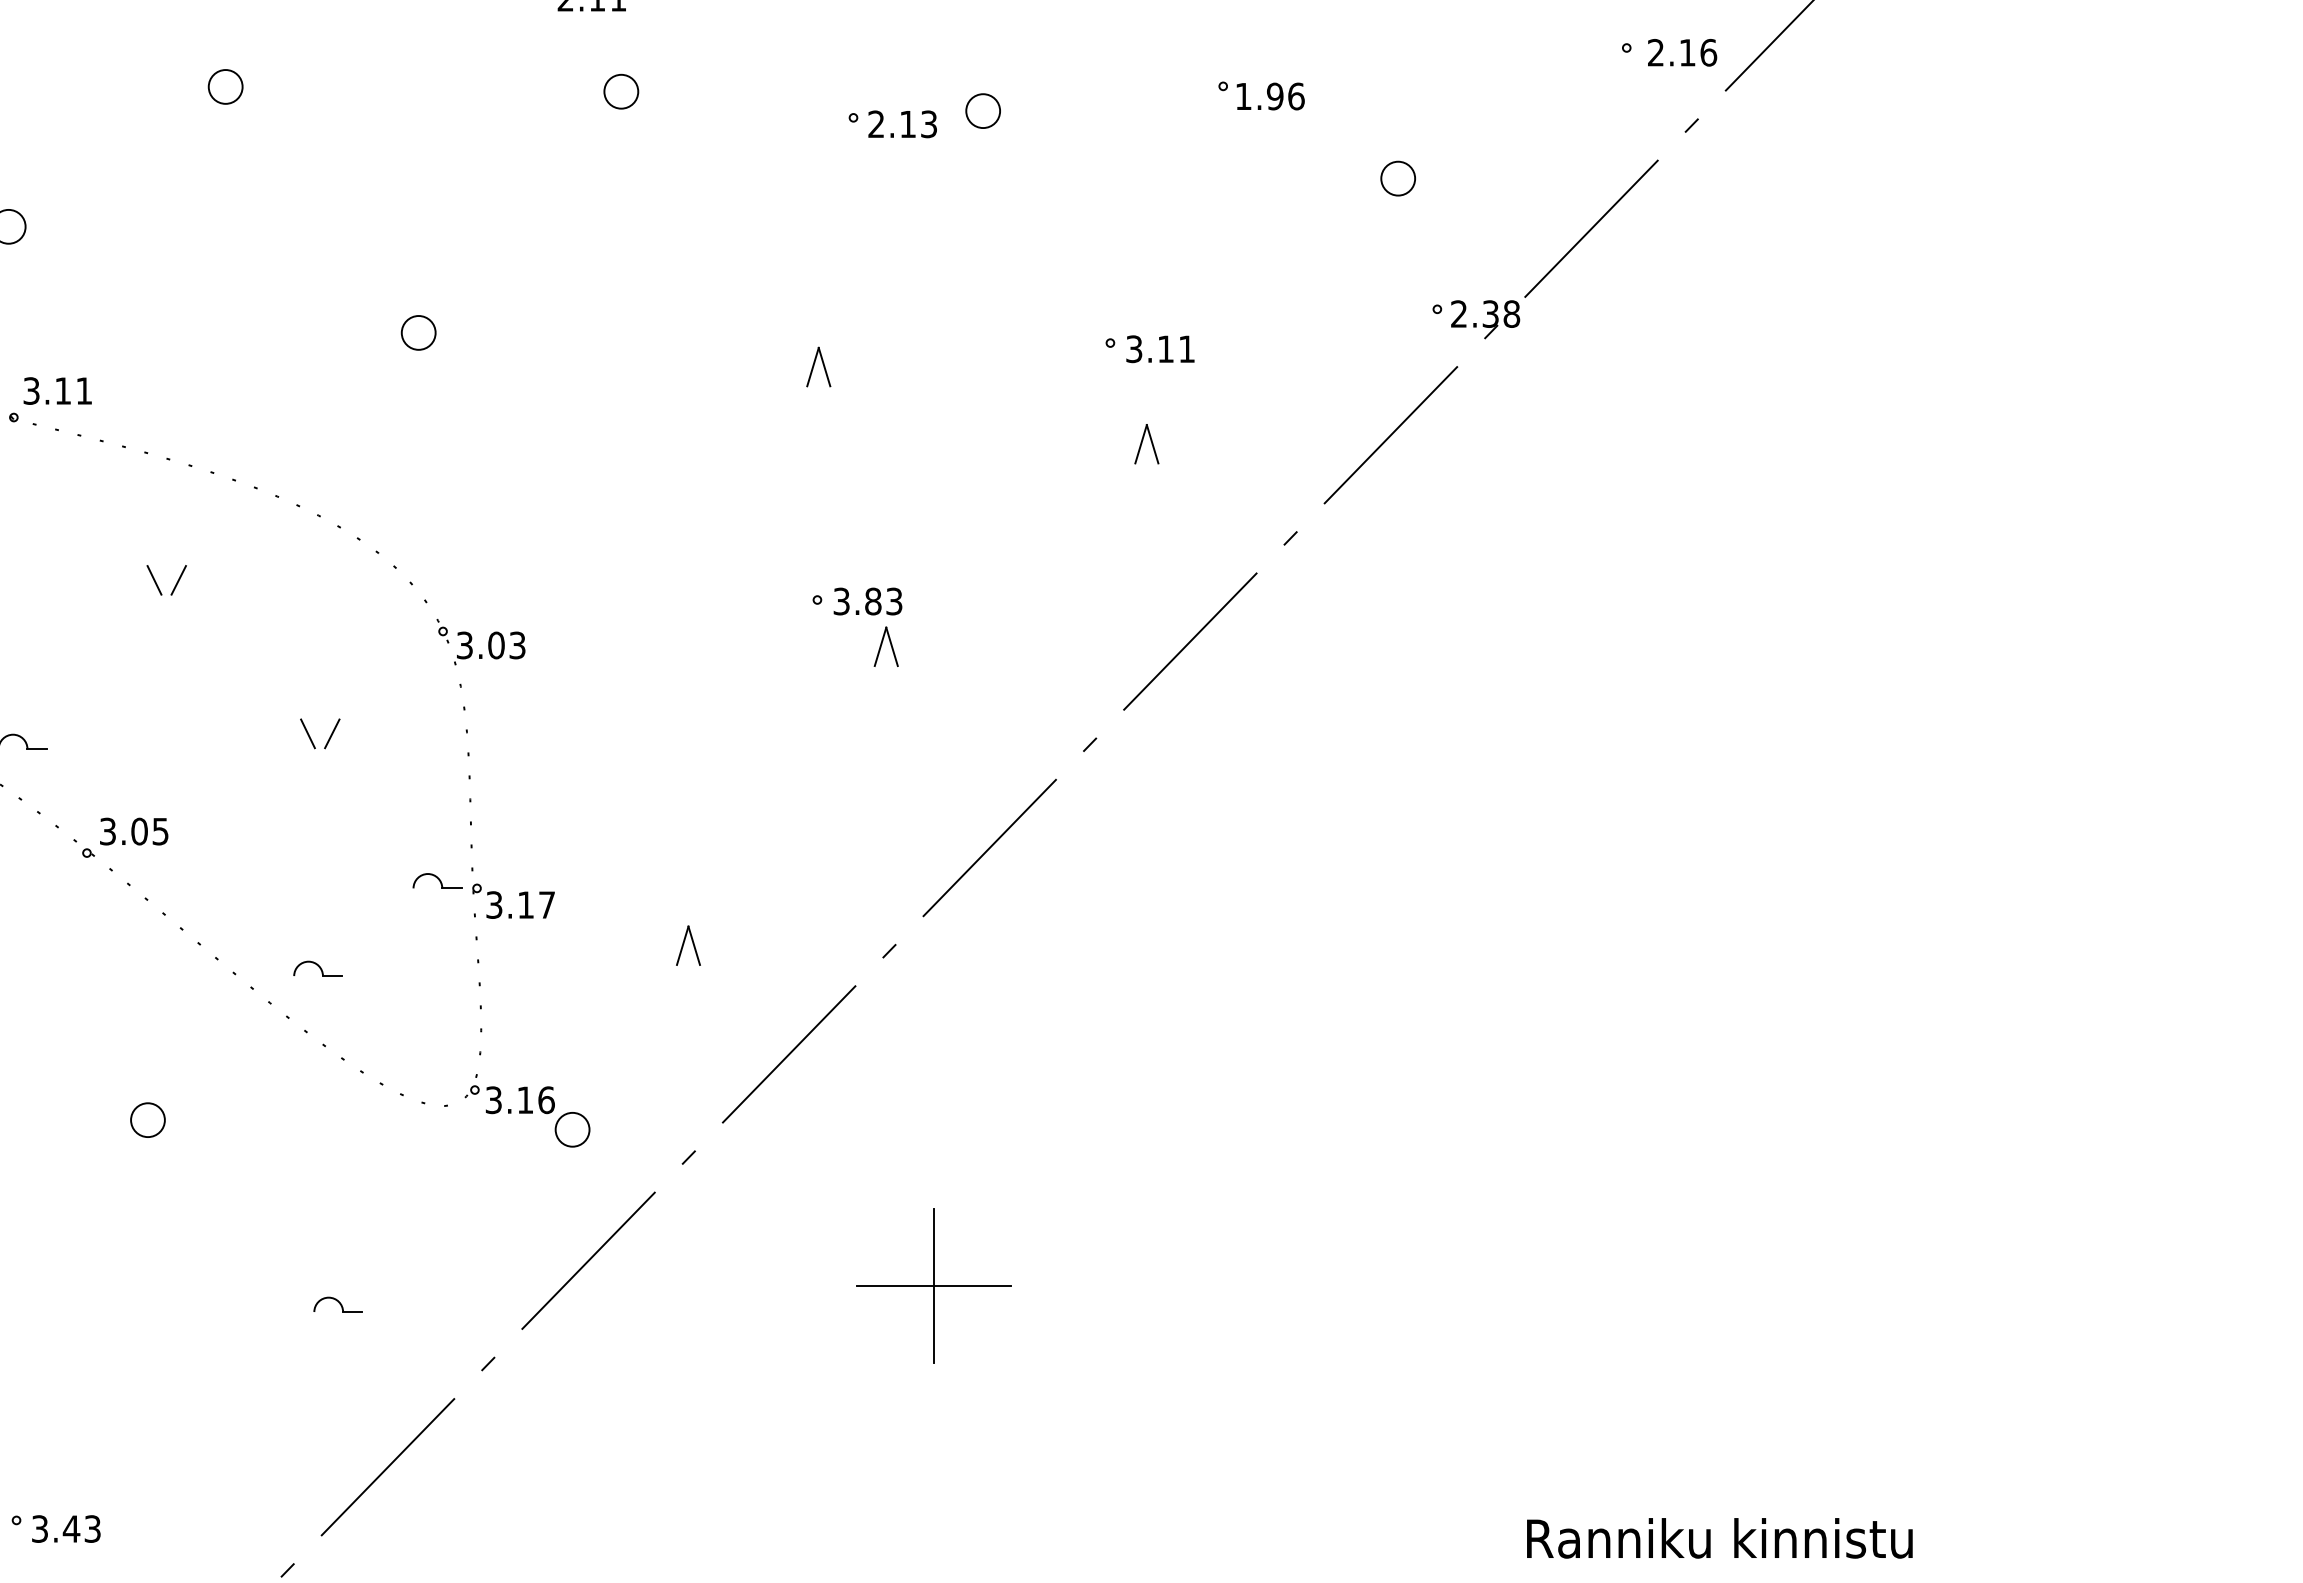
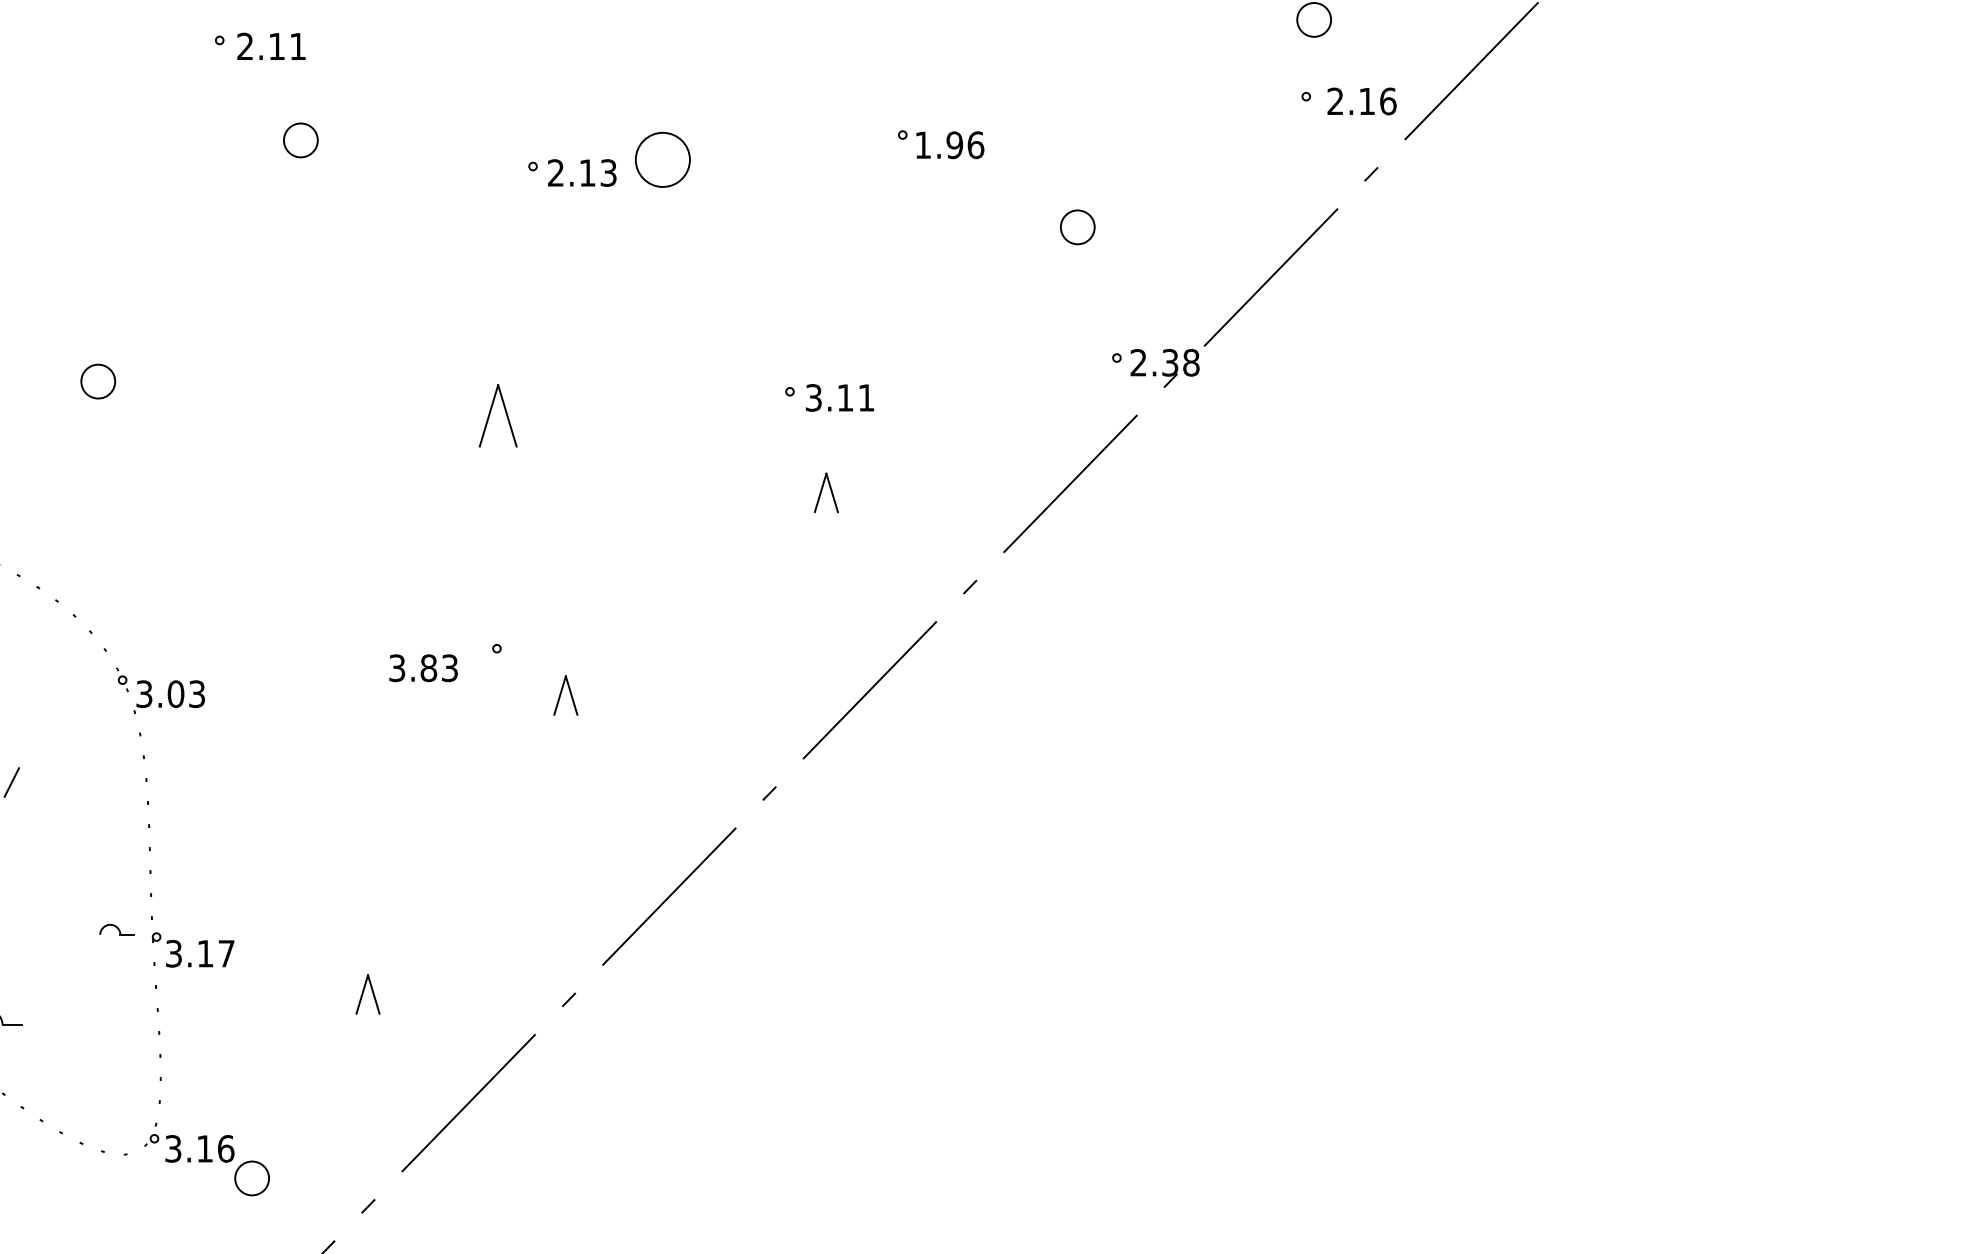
part: (982, 110) -> (662, 159), size x1.6
part: (818, 366) -> (498, 415), size x1.6
text: (867, 601) -> (423, 668), moved
part: (437, 880) -> (117, 929), size x0.7

